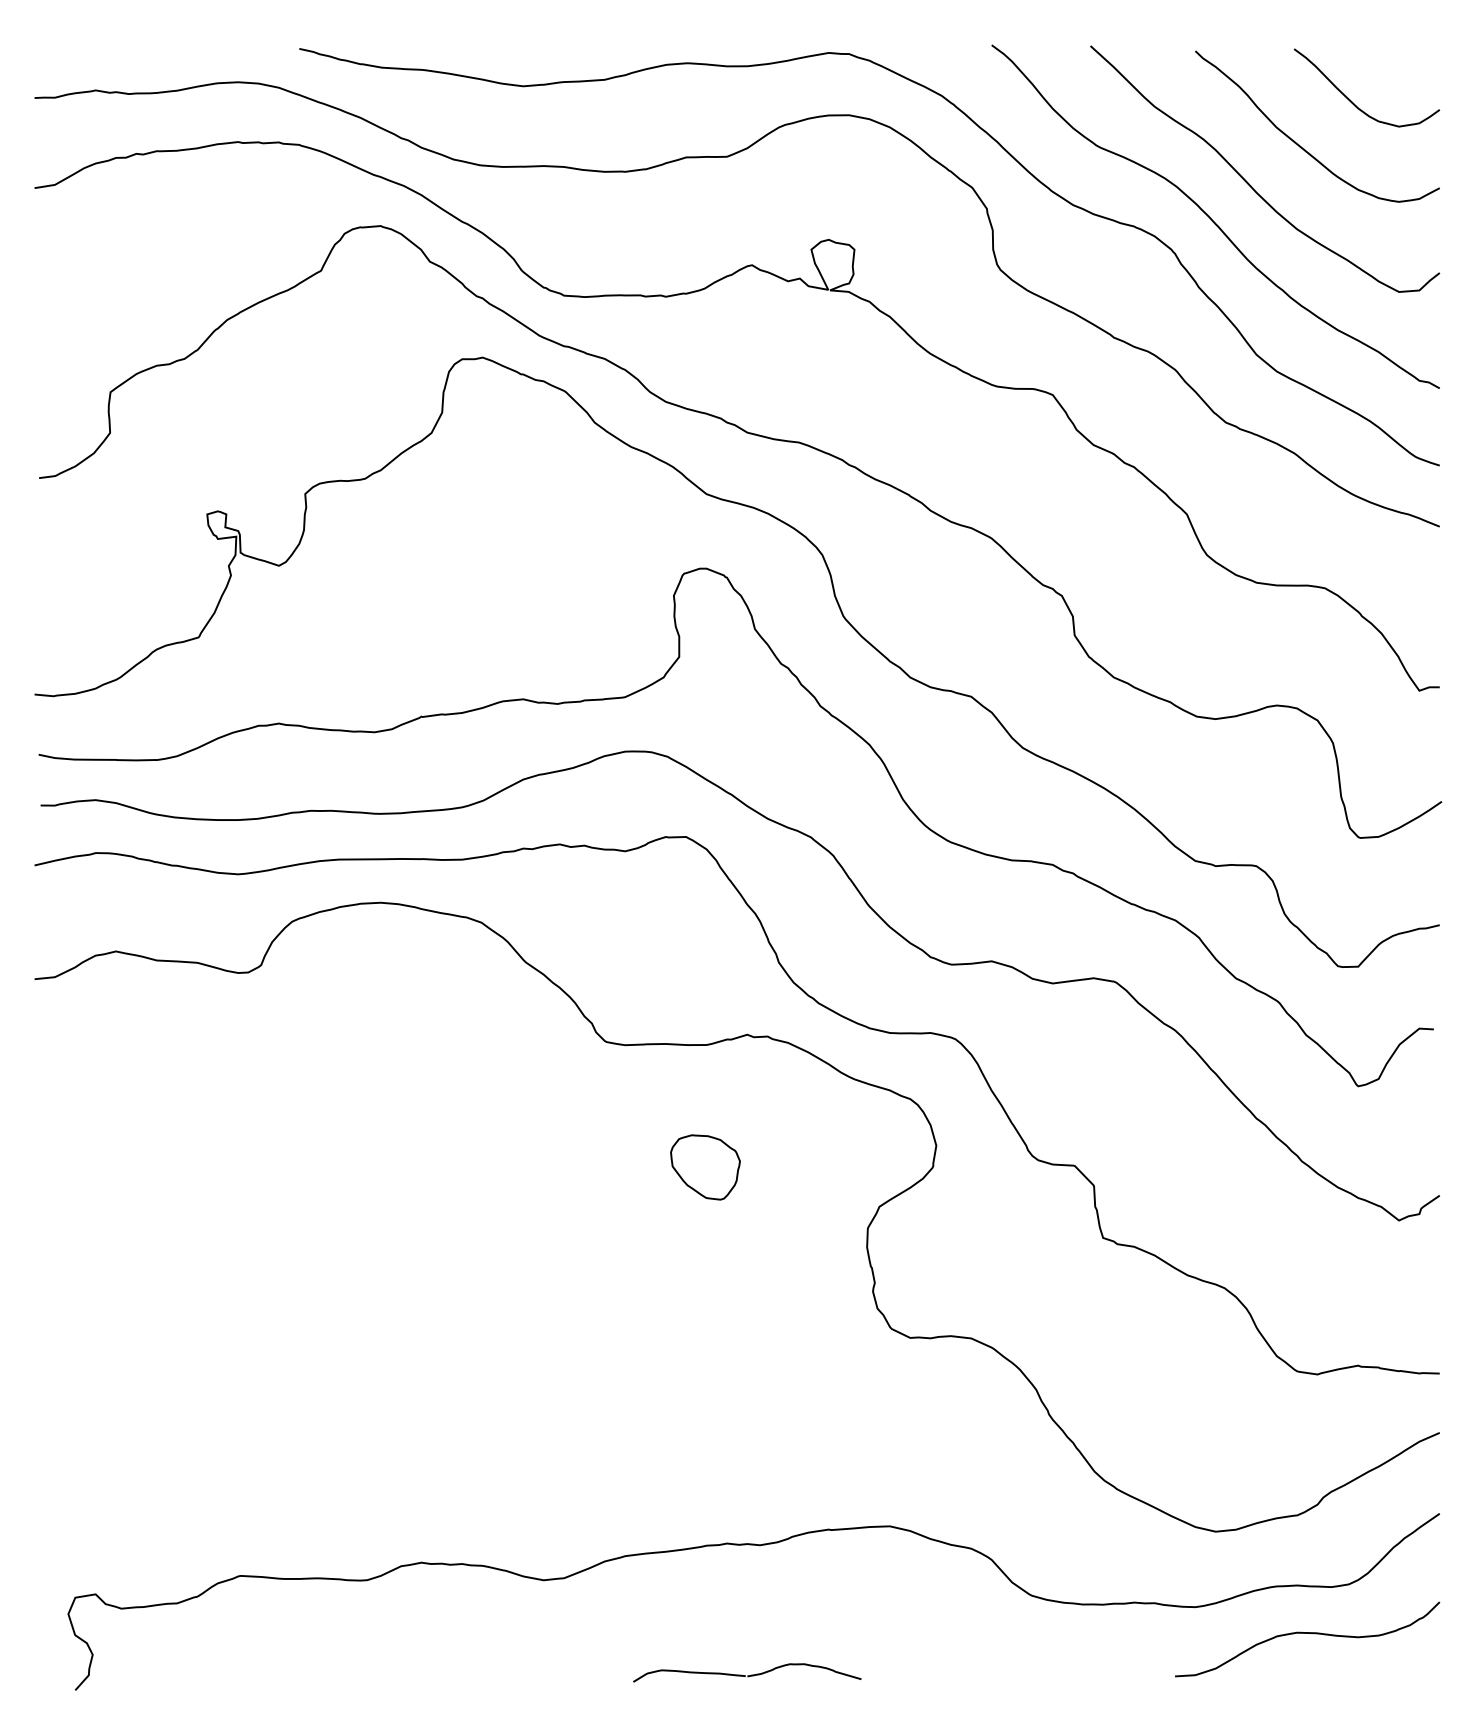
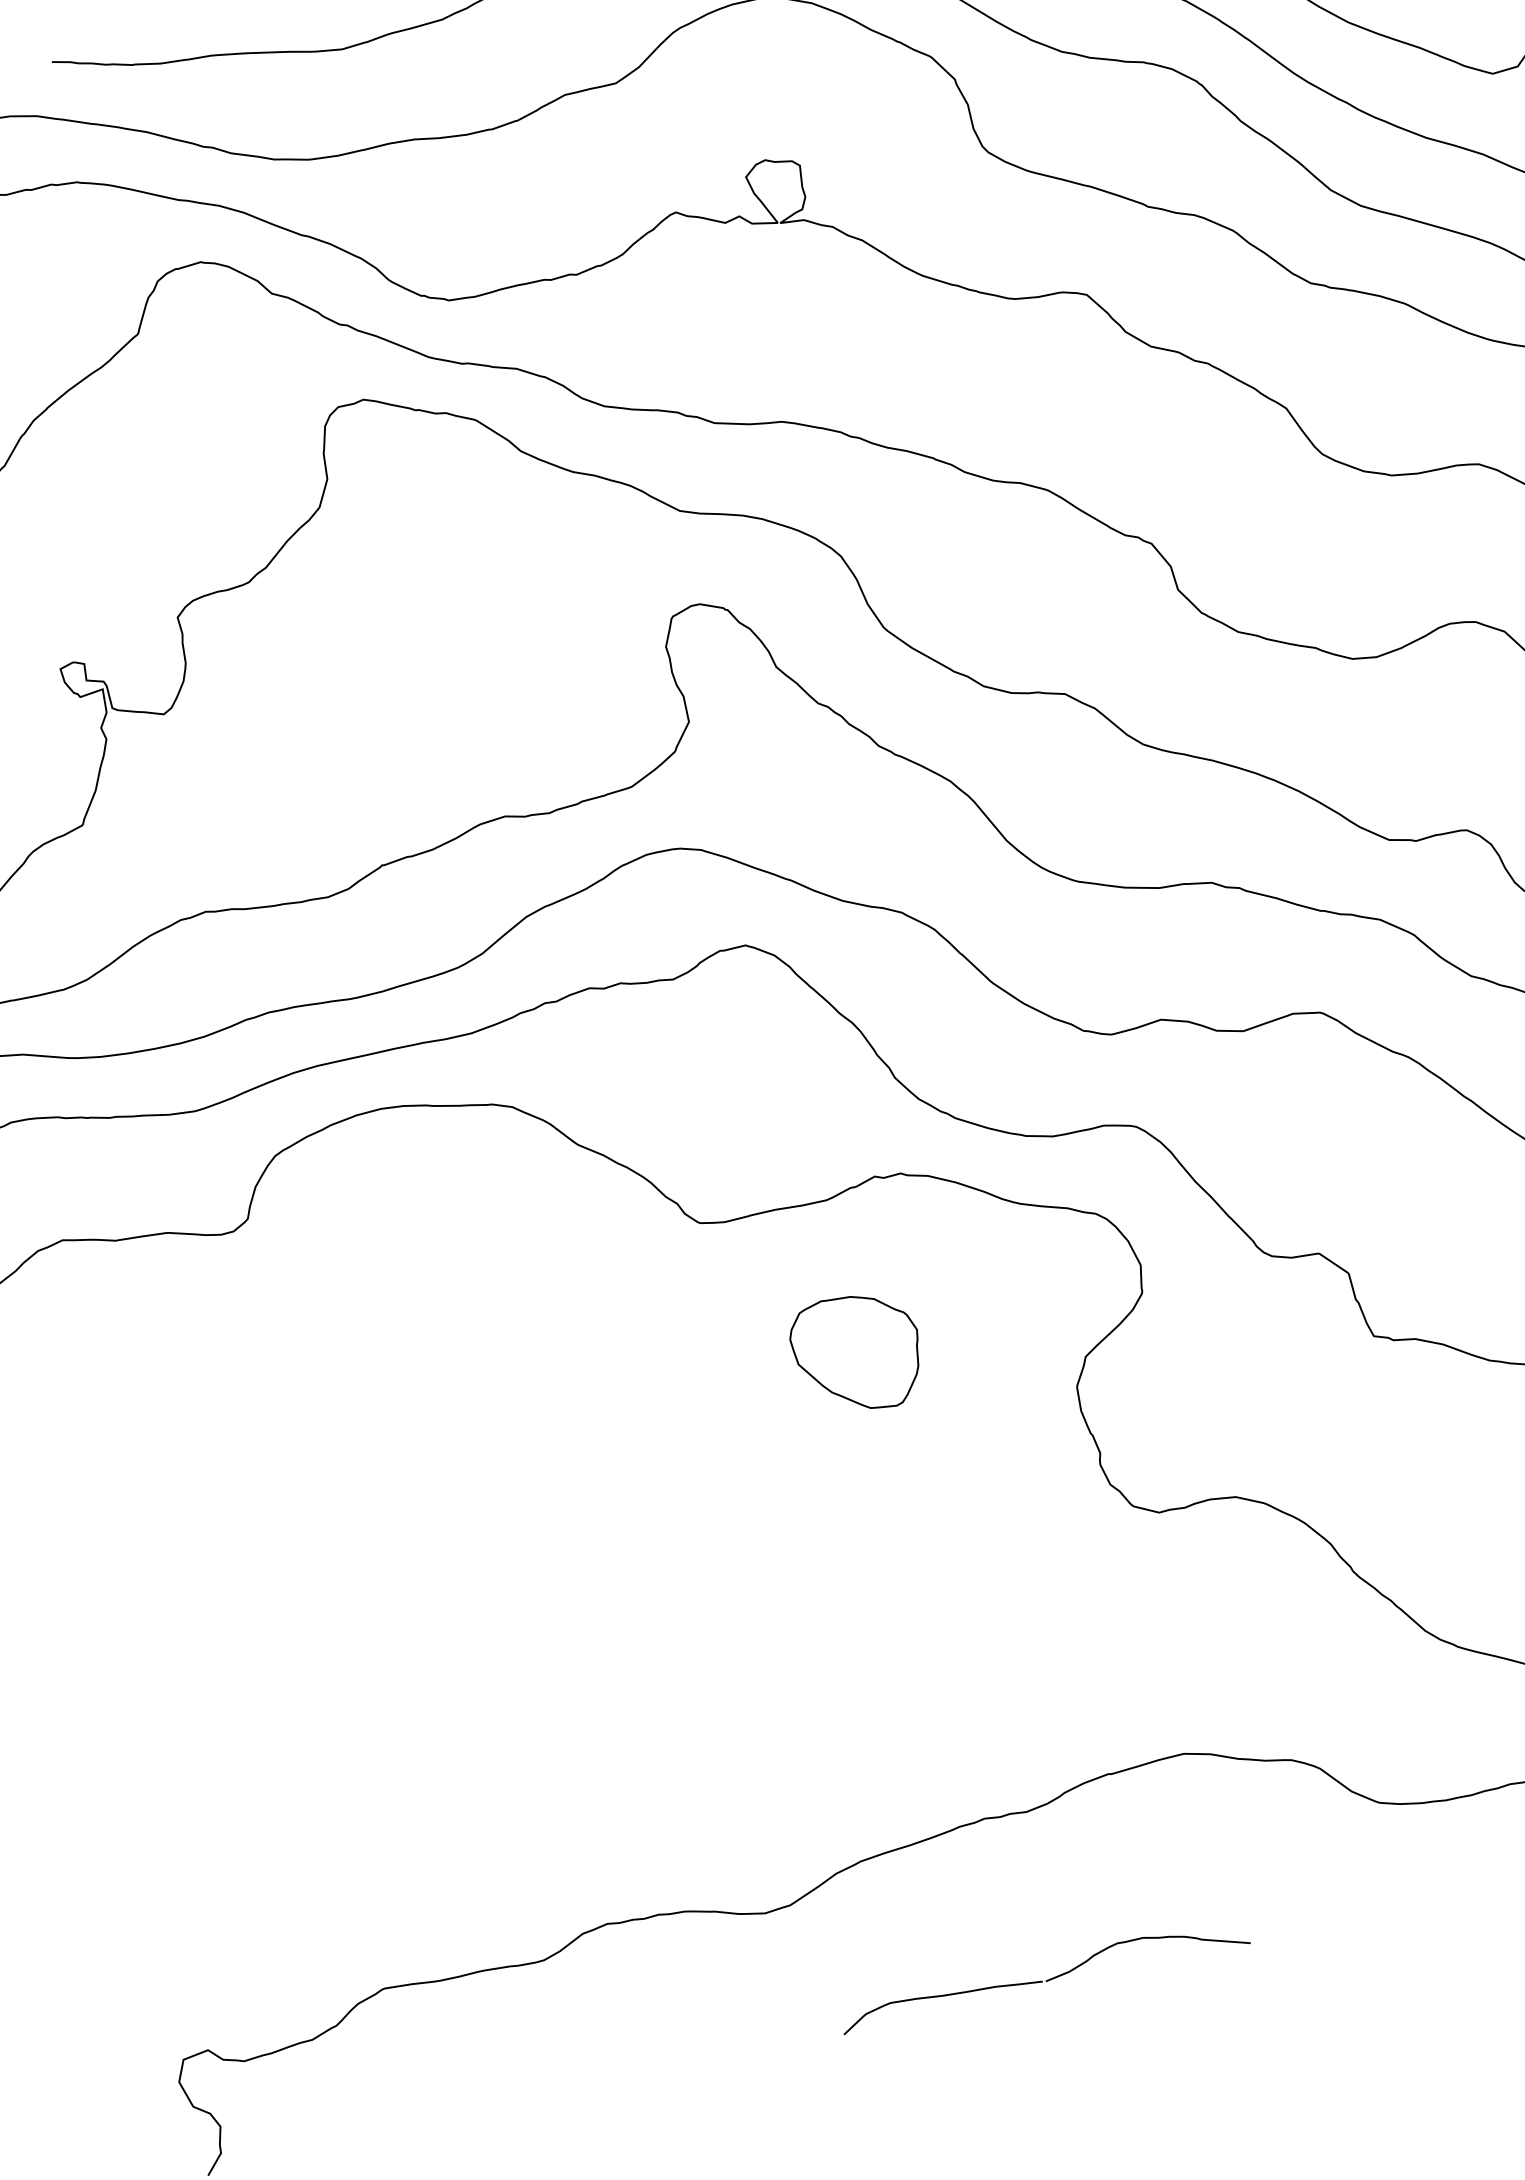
part: (705, 1167) -> (857, 1353), size x1.43
part: (747, 1672) -> (1044, 1974), size x1.43

